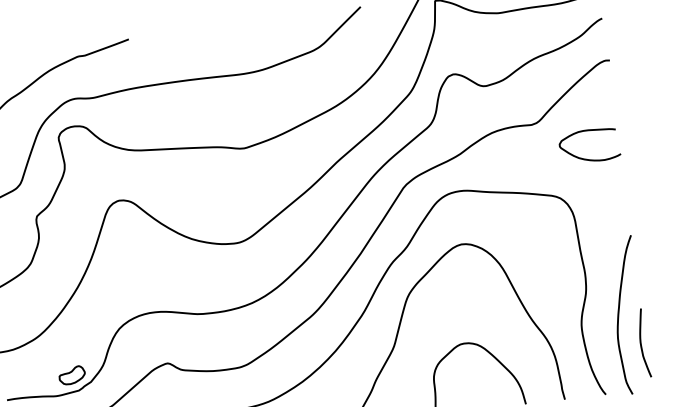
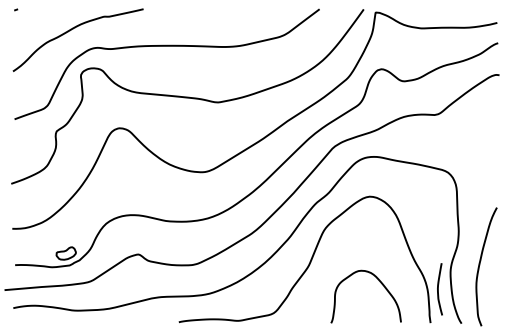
curve: (585, 158) -> (471, 145), removed
curve: (641, 343) -> (438, 289), moved

